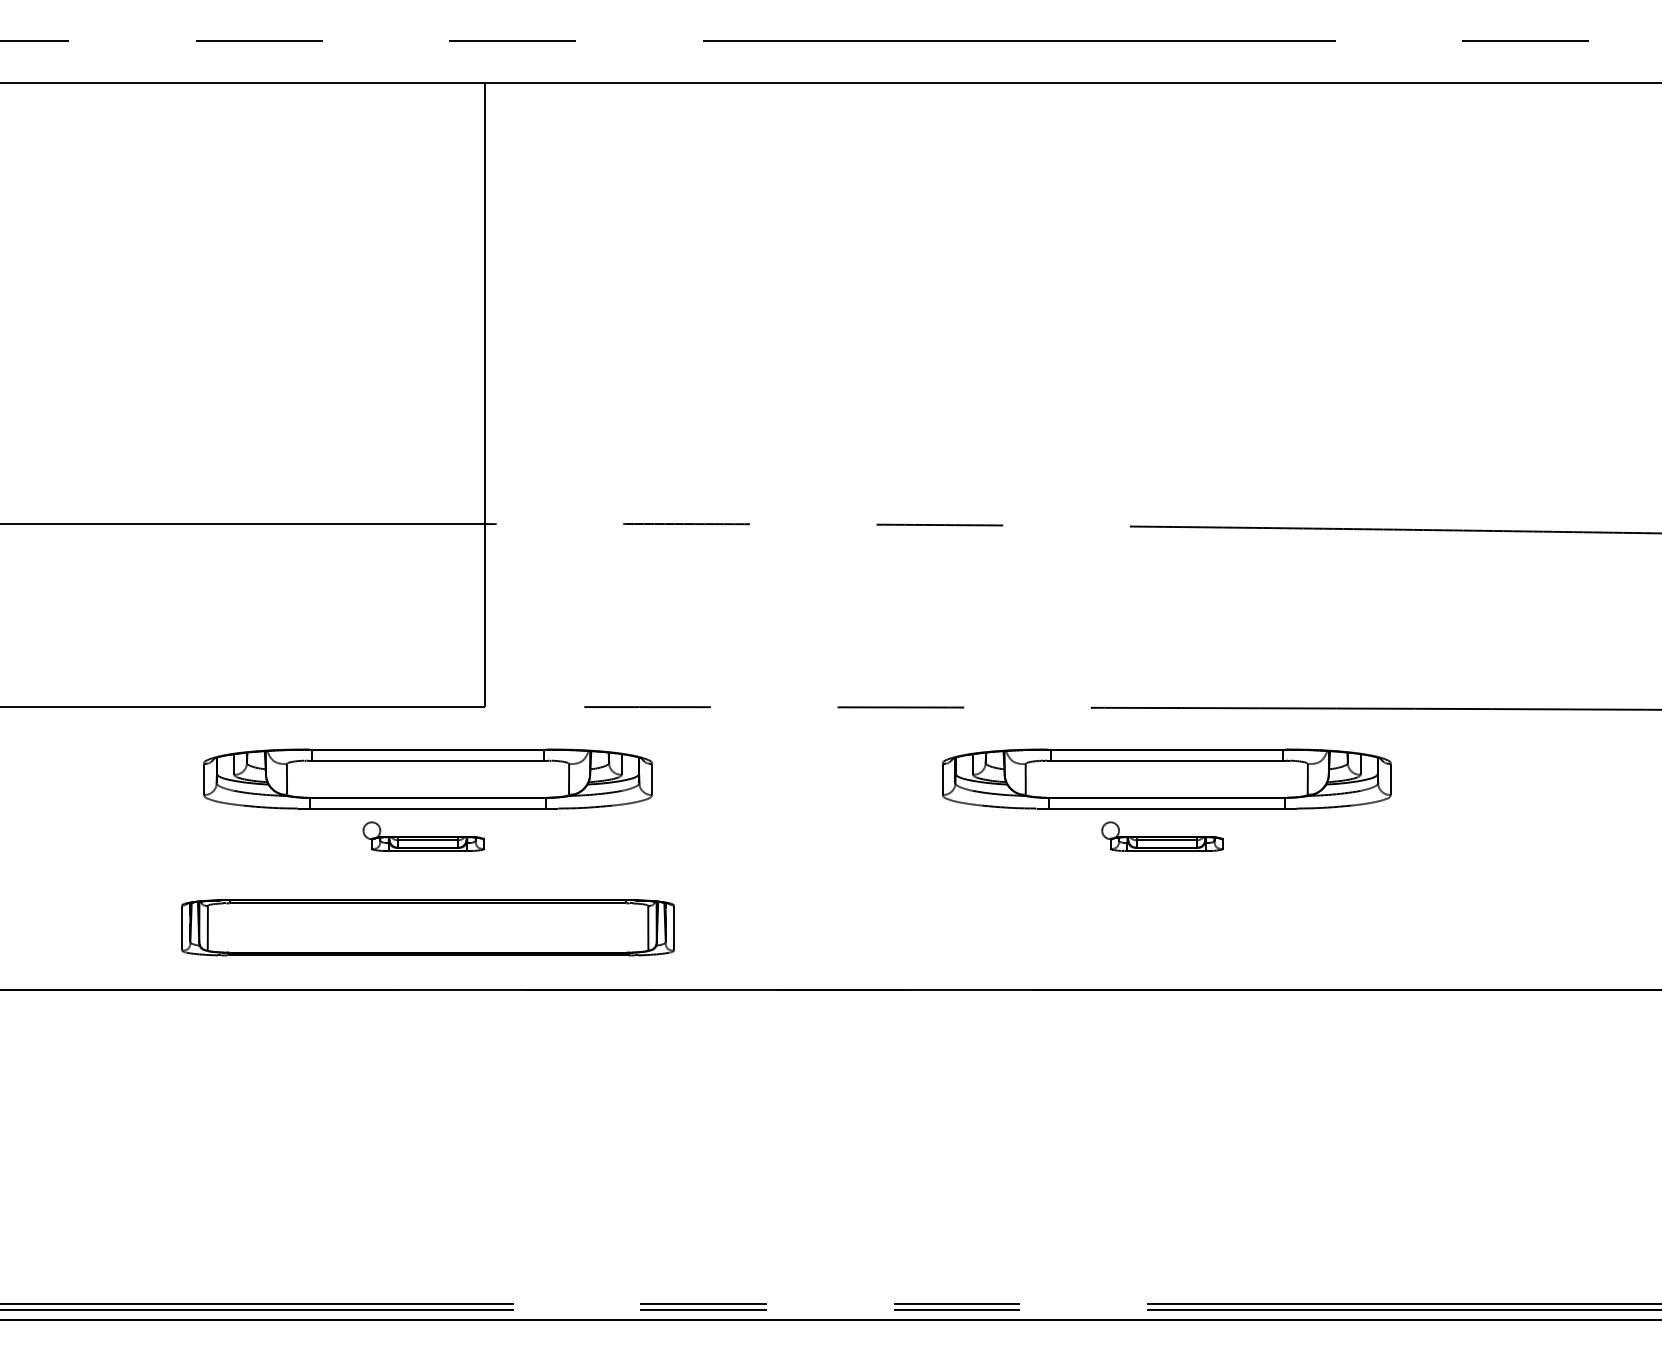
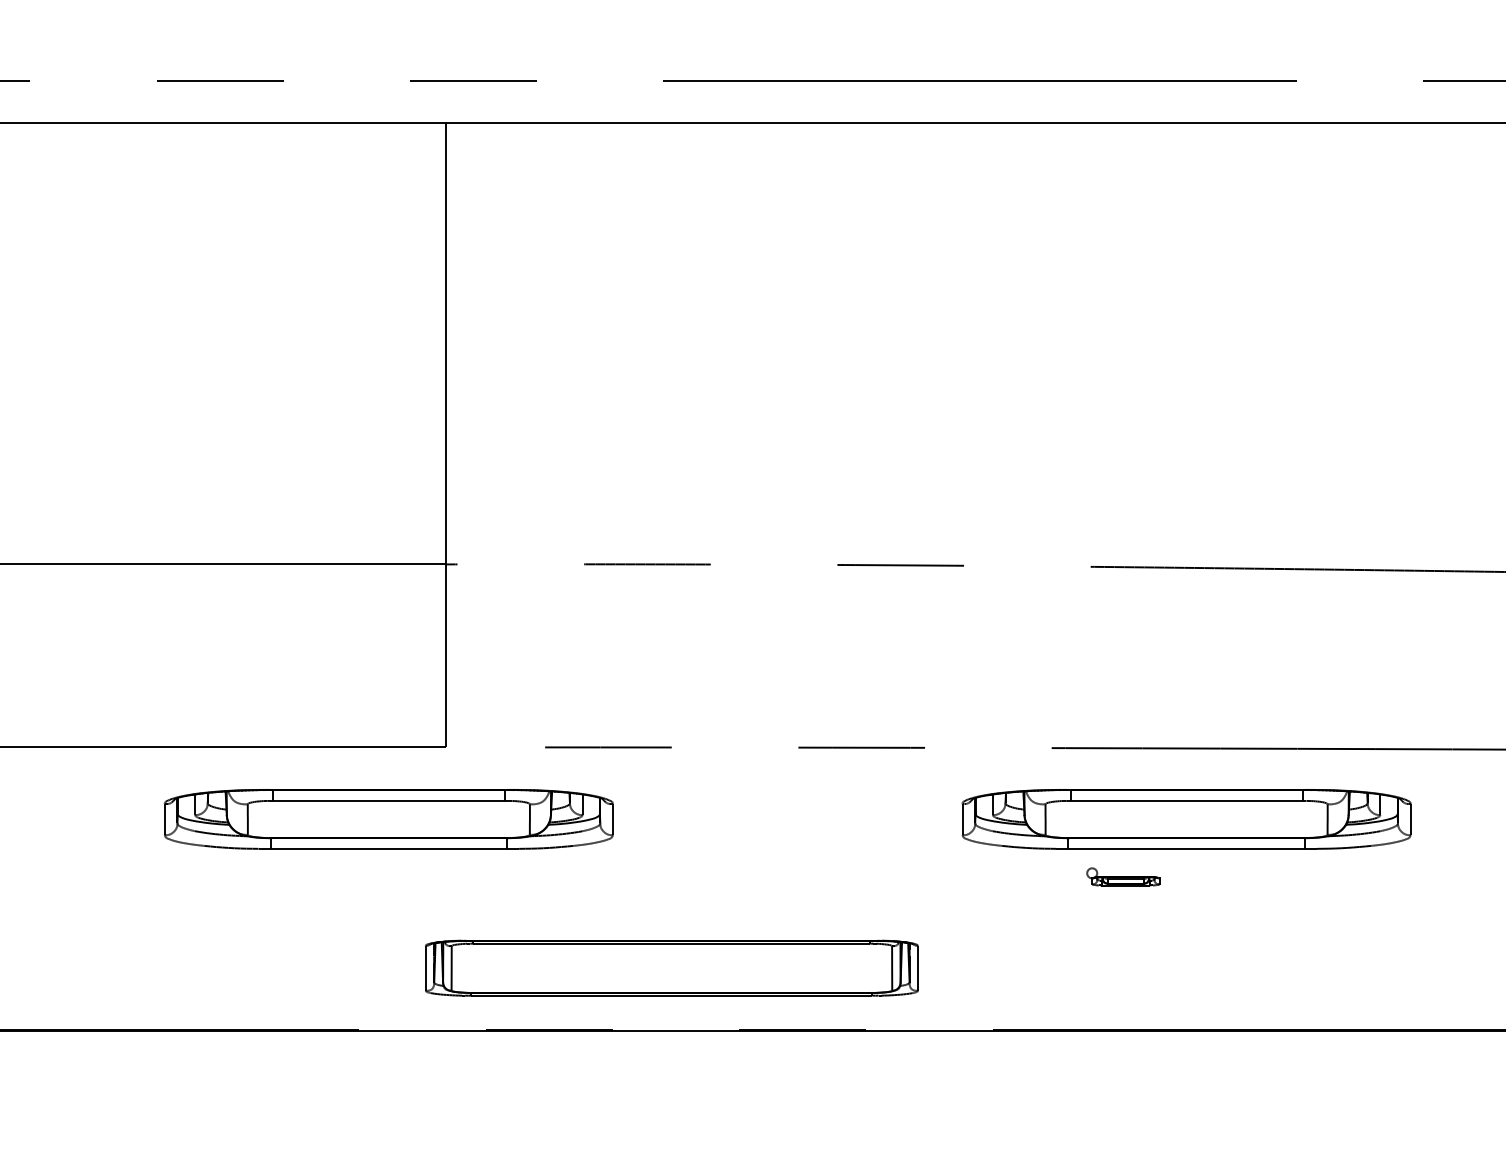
part: (1166, 778) -> (1186, 818), moved
part: (423, 836) -> (384, 876), removed
part: (1162, 836) -> (1123, 876), size x0.6
part: (427, 927) -> (671, 967), moved

